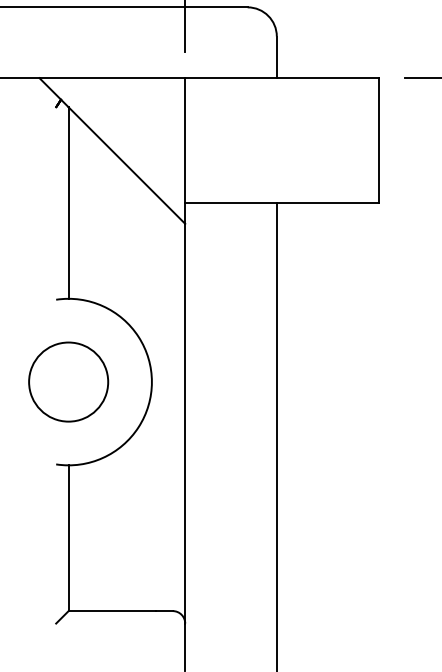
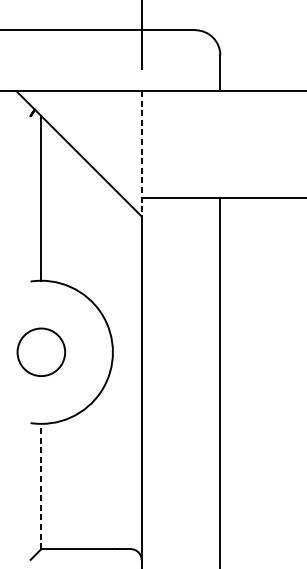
line: (185, 151) -> (141, 154), solid -> dashed
circle: (68, 381) -> (41, 351), size x0.7
line: (68, 538) -> (41, 486), solid -> dashed

